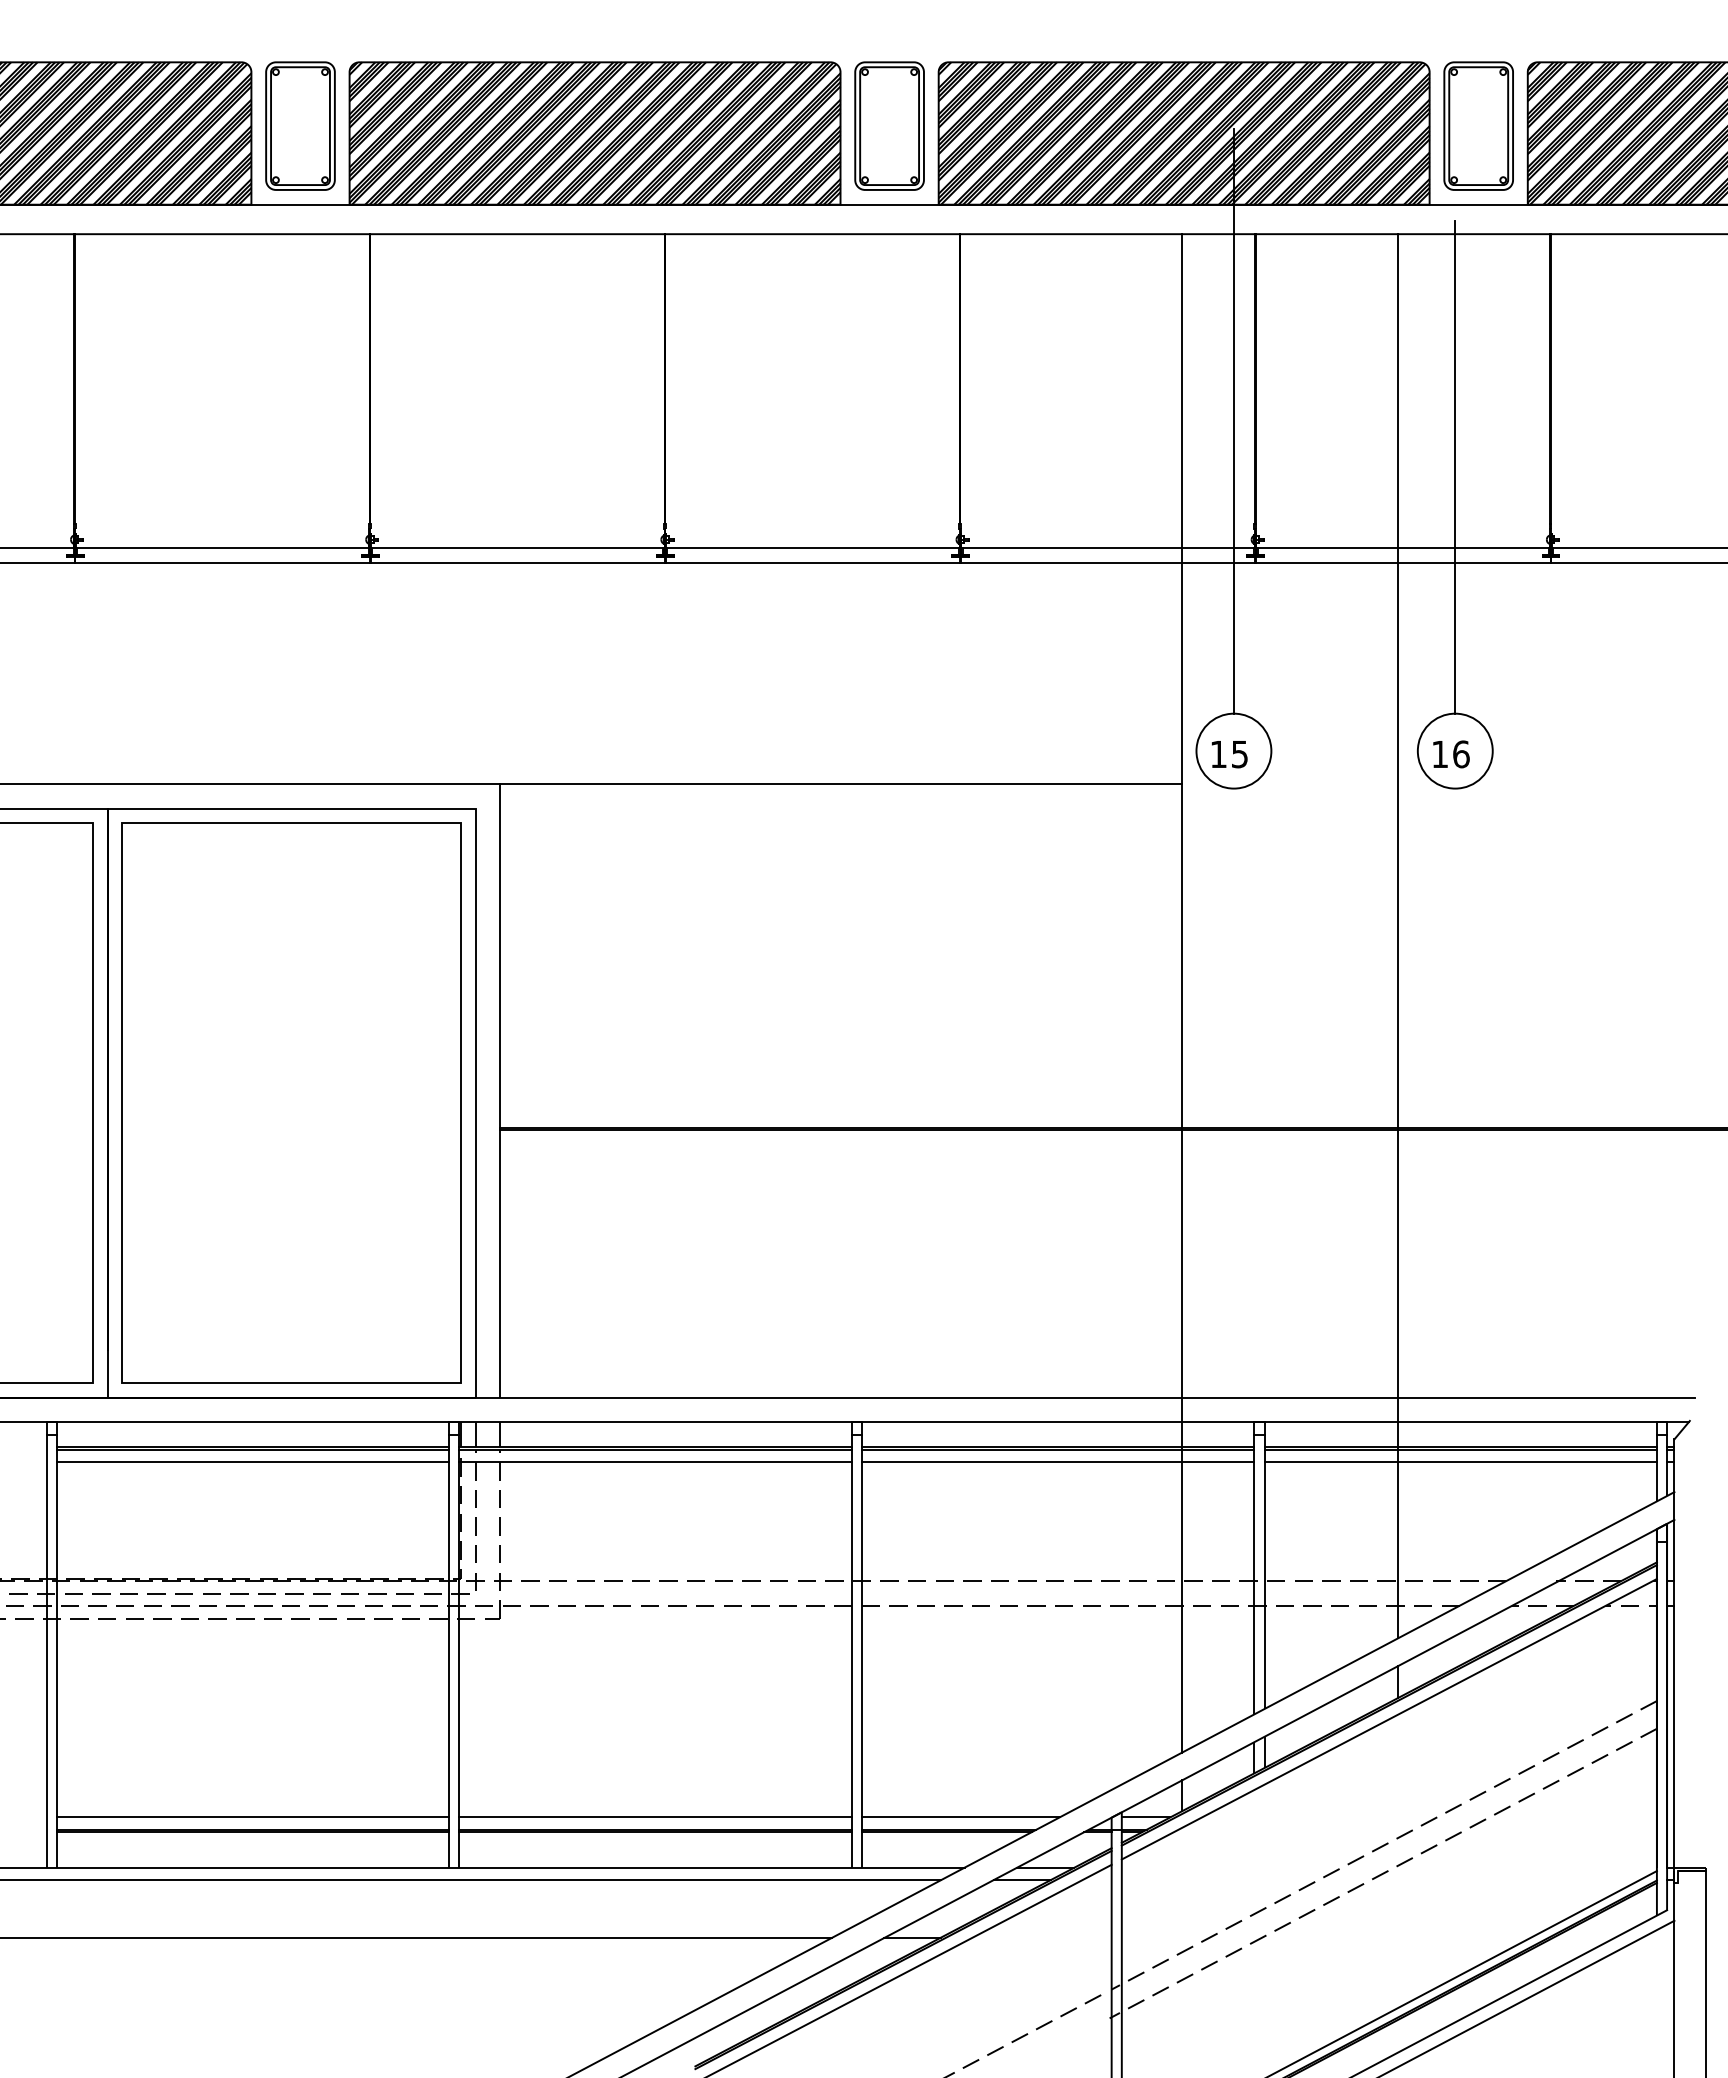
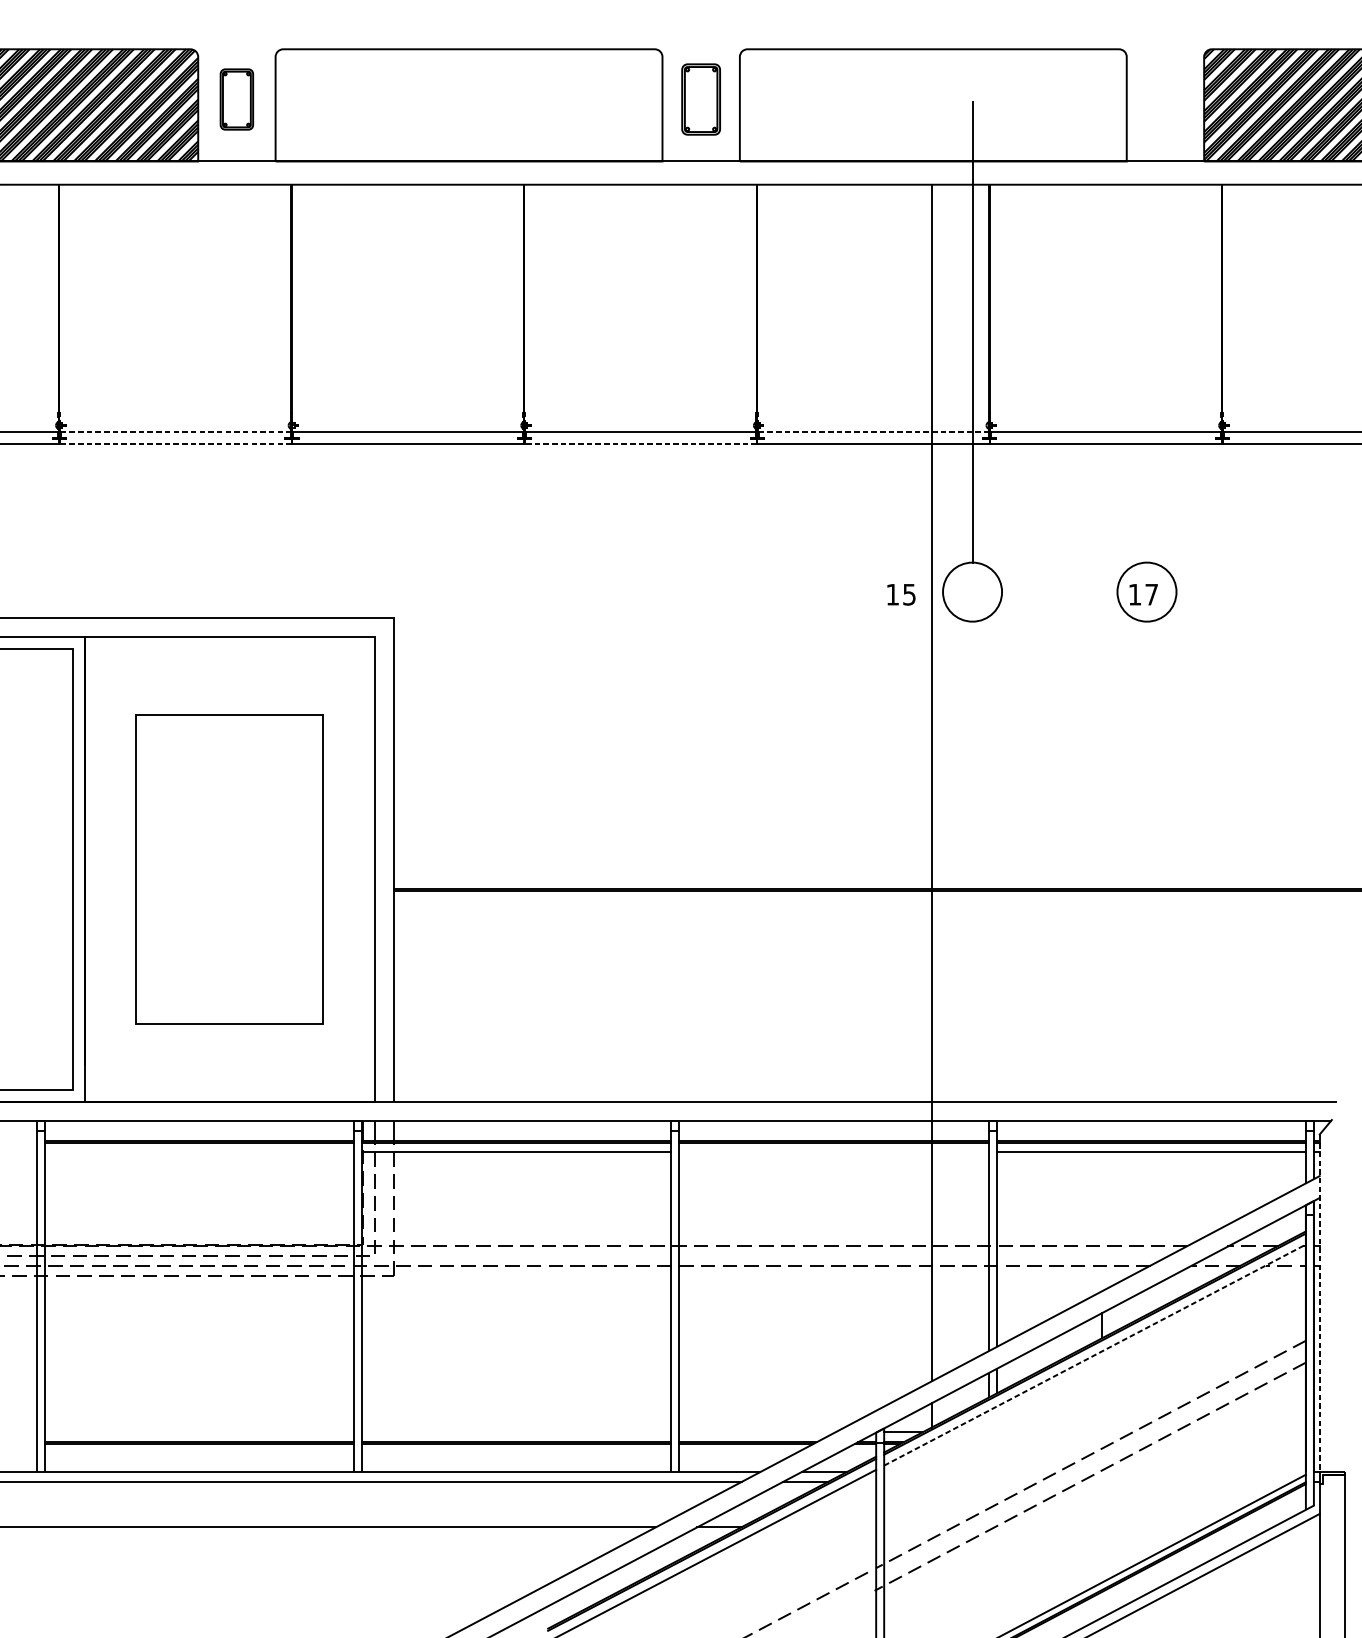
part: (300, 125) -> (236, 99), size x0.6
part: (889, 125) -> (701, 99), size x0.7
part: (1478, 125) -> (1165, 99), removed
hatch: (594, 133) -> (468, 105), removed
hatch: (1183, 133) -> (932, 105), removed
line: (1455, 466) -> (1147, 367), removed
line: (222, 548) -> (175, 432), solid -> dashed
line: (1108, 548) -> (873, 432), solid -> dashed
line: (222, 563) -> (175, 444), solid -> dashed
line: (812, 563) -> (640, 444), solid -> dashed
text: (1229, 754) -> (901, 594), moved
text: (1461, 754) -> (1151, 594), 16 -> 17
line: (841, 784) -> (663, 618), removed
line: (1398, 936) -> (1102, 738), removed
part: (291, 1102) -> (229, 869), size x0.7
line: (252, 1462) -> (199, 1152), removed
line: (1057, 1462) -> (833, 1152), removed
line: (1674, 1654) -> (1319, 1304), solid -> dashed
line: (1389, 1719) -> (1095, 1355), solid -> dashed
line: (252, 1817) -> (199, 1432), removed
line: (655, 1817) -> (516, 1432), removed
line: (960, 1817) -> (757, 1432), removed

